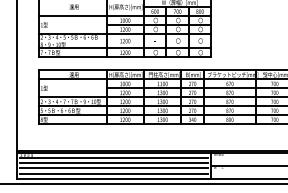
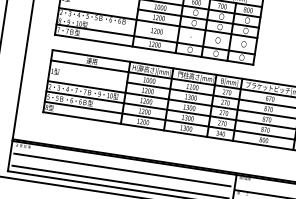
line: (113, 157) -> (123, 163), removed
line: (113, 168) -> (121, 176), removed

